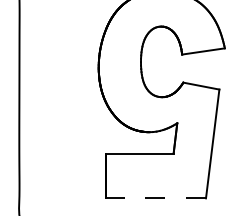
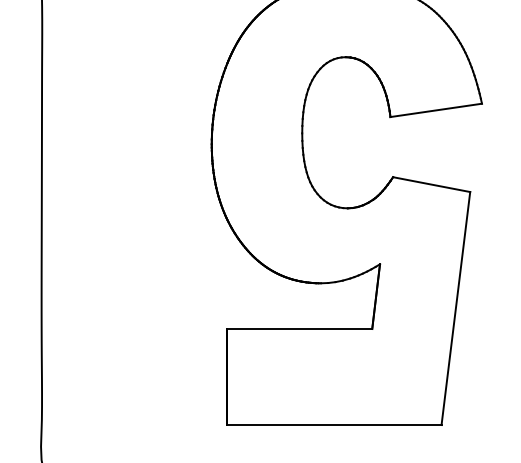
line: (155, 198) -> (333, 425), dashed -> solid

